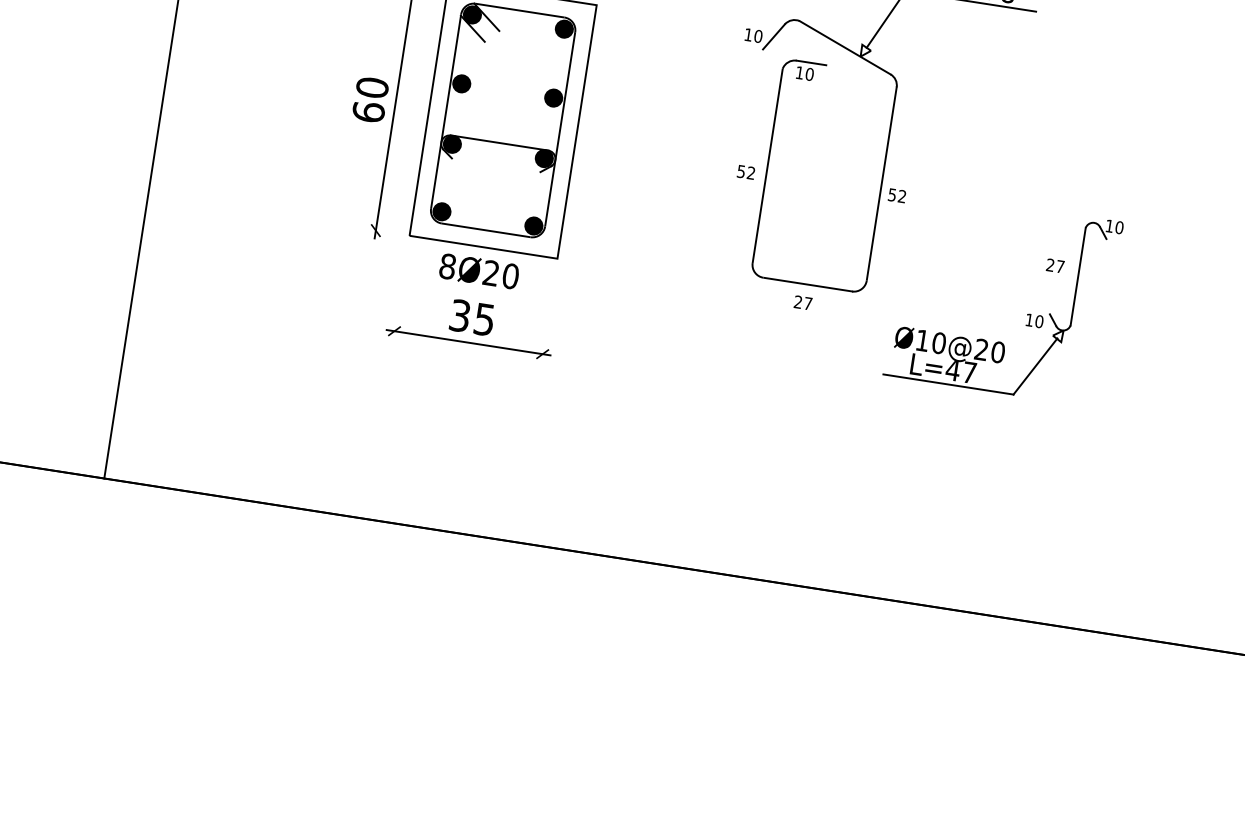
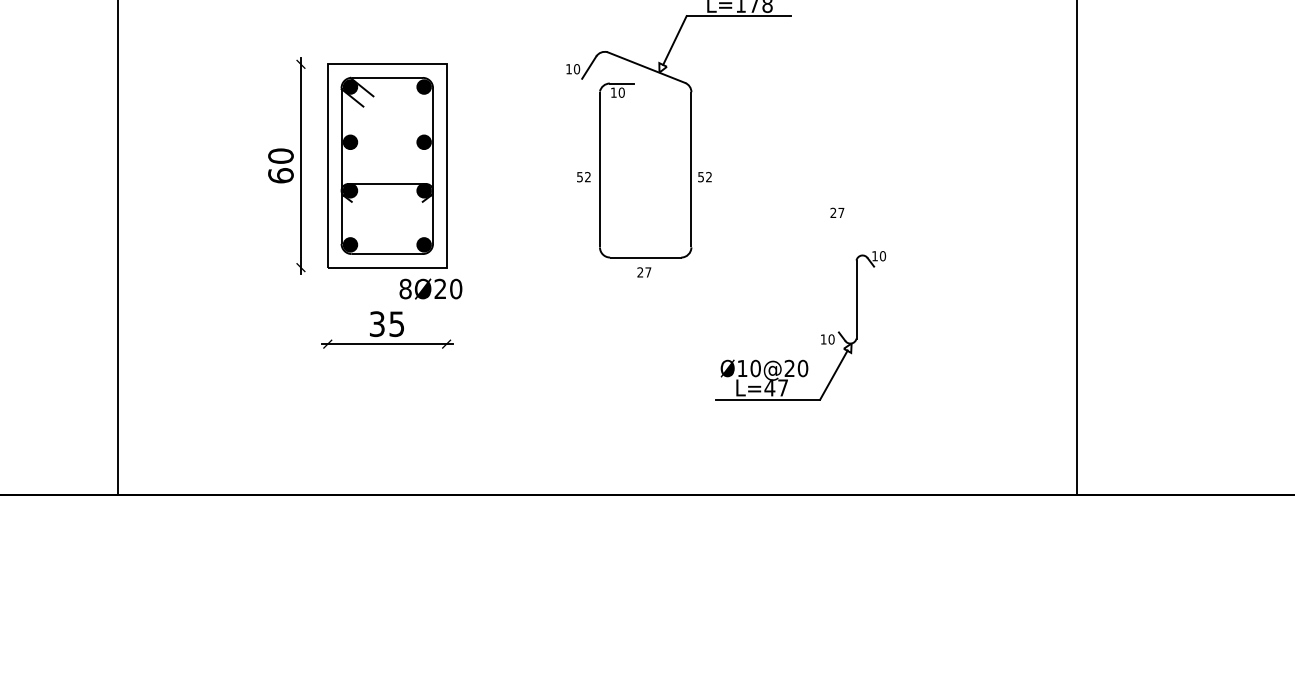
text: (478, 270) -> (430, 288), moved
part: (1027, 313) -> (821, 334), moved

